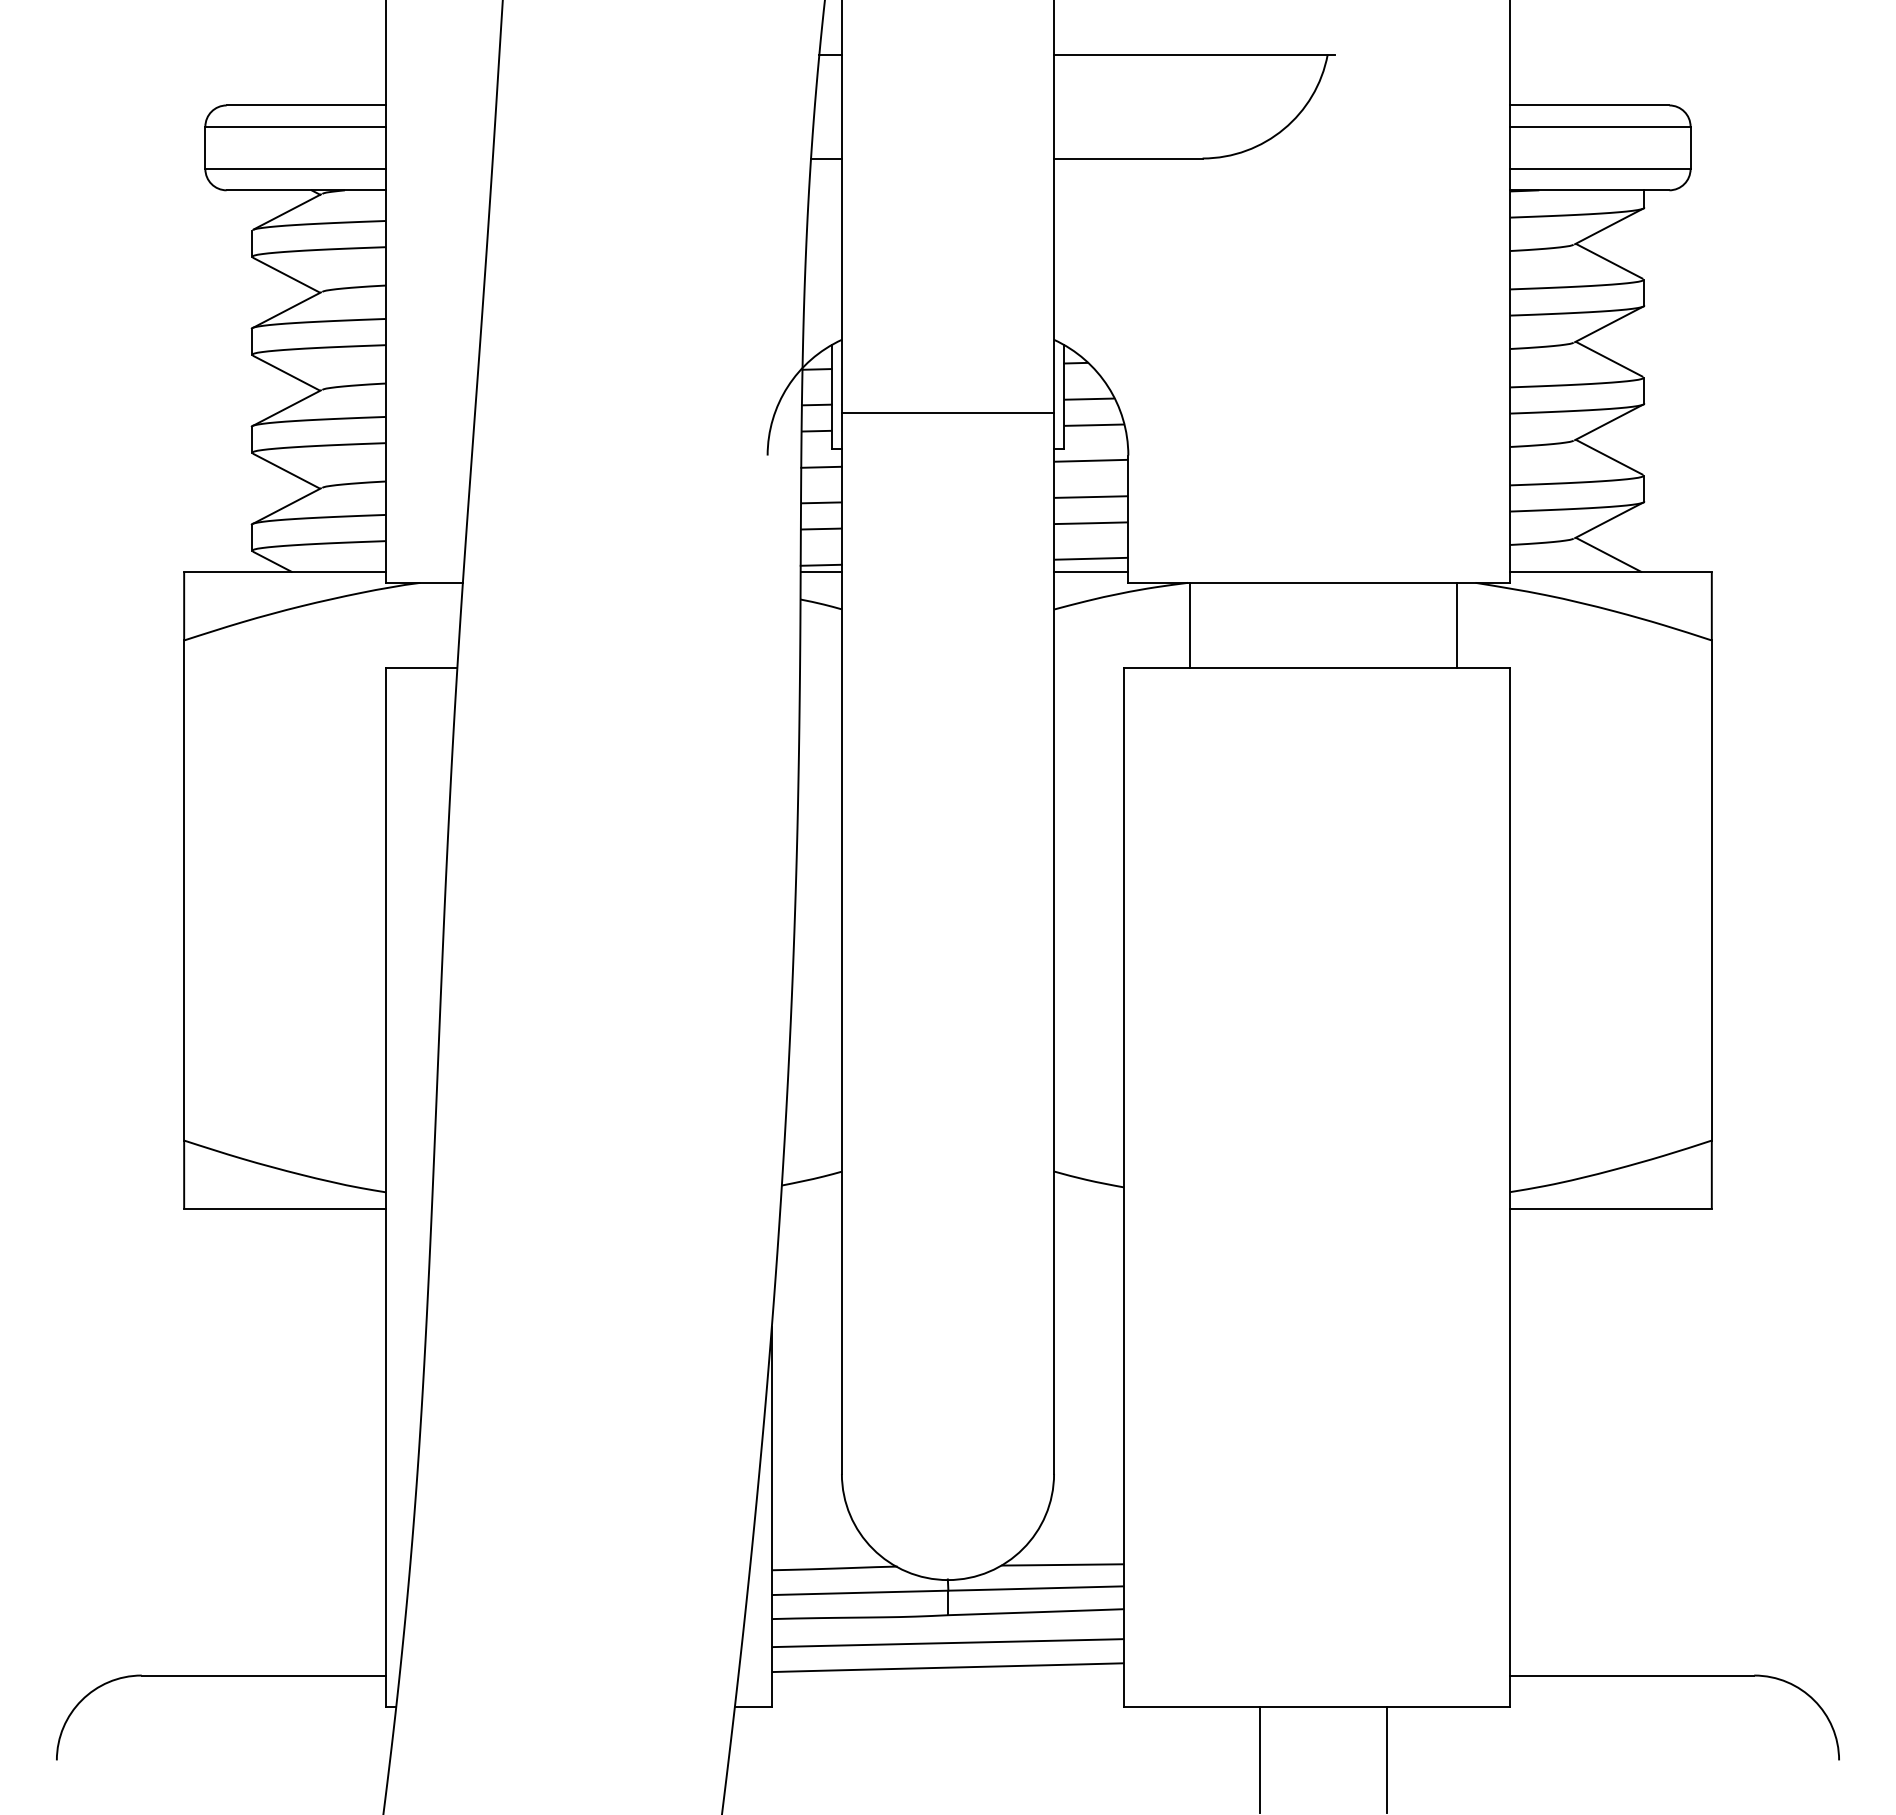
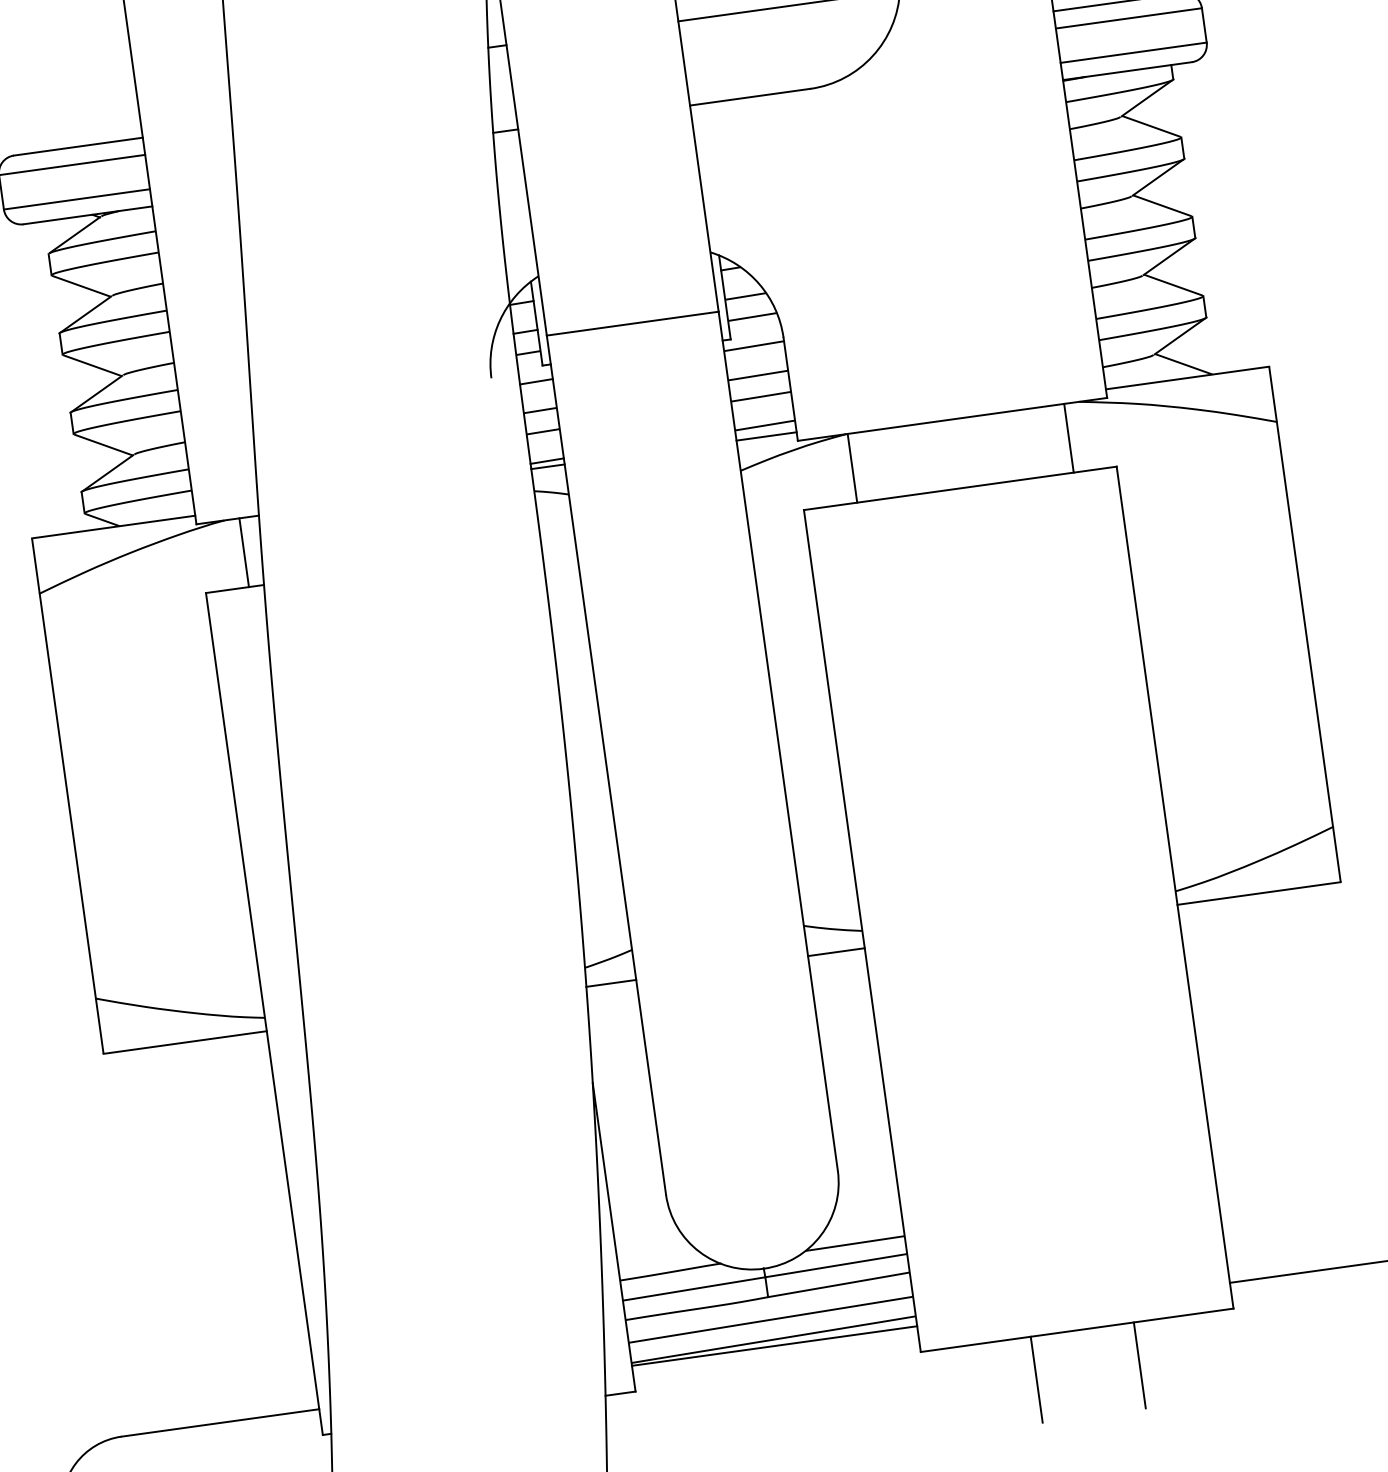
line: (438, 624) -> (243, 552), added
line: (810, 1208) -> (610, 983), added
line: (1089, 1208) -> (836, 951), added
line: (947, 1675) -> (774, 1346), added

